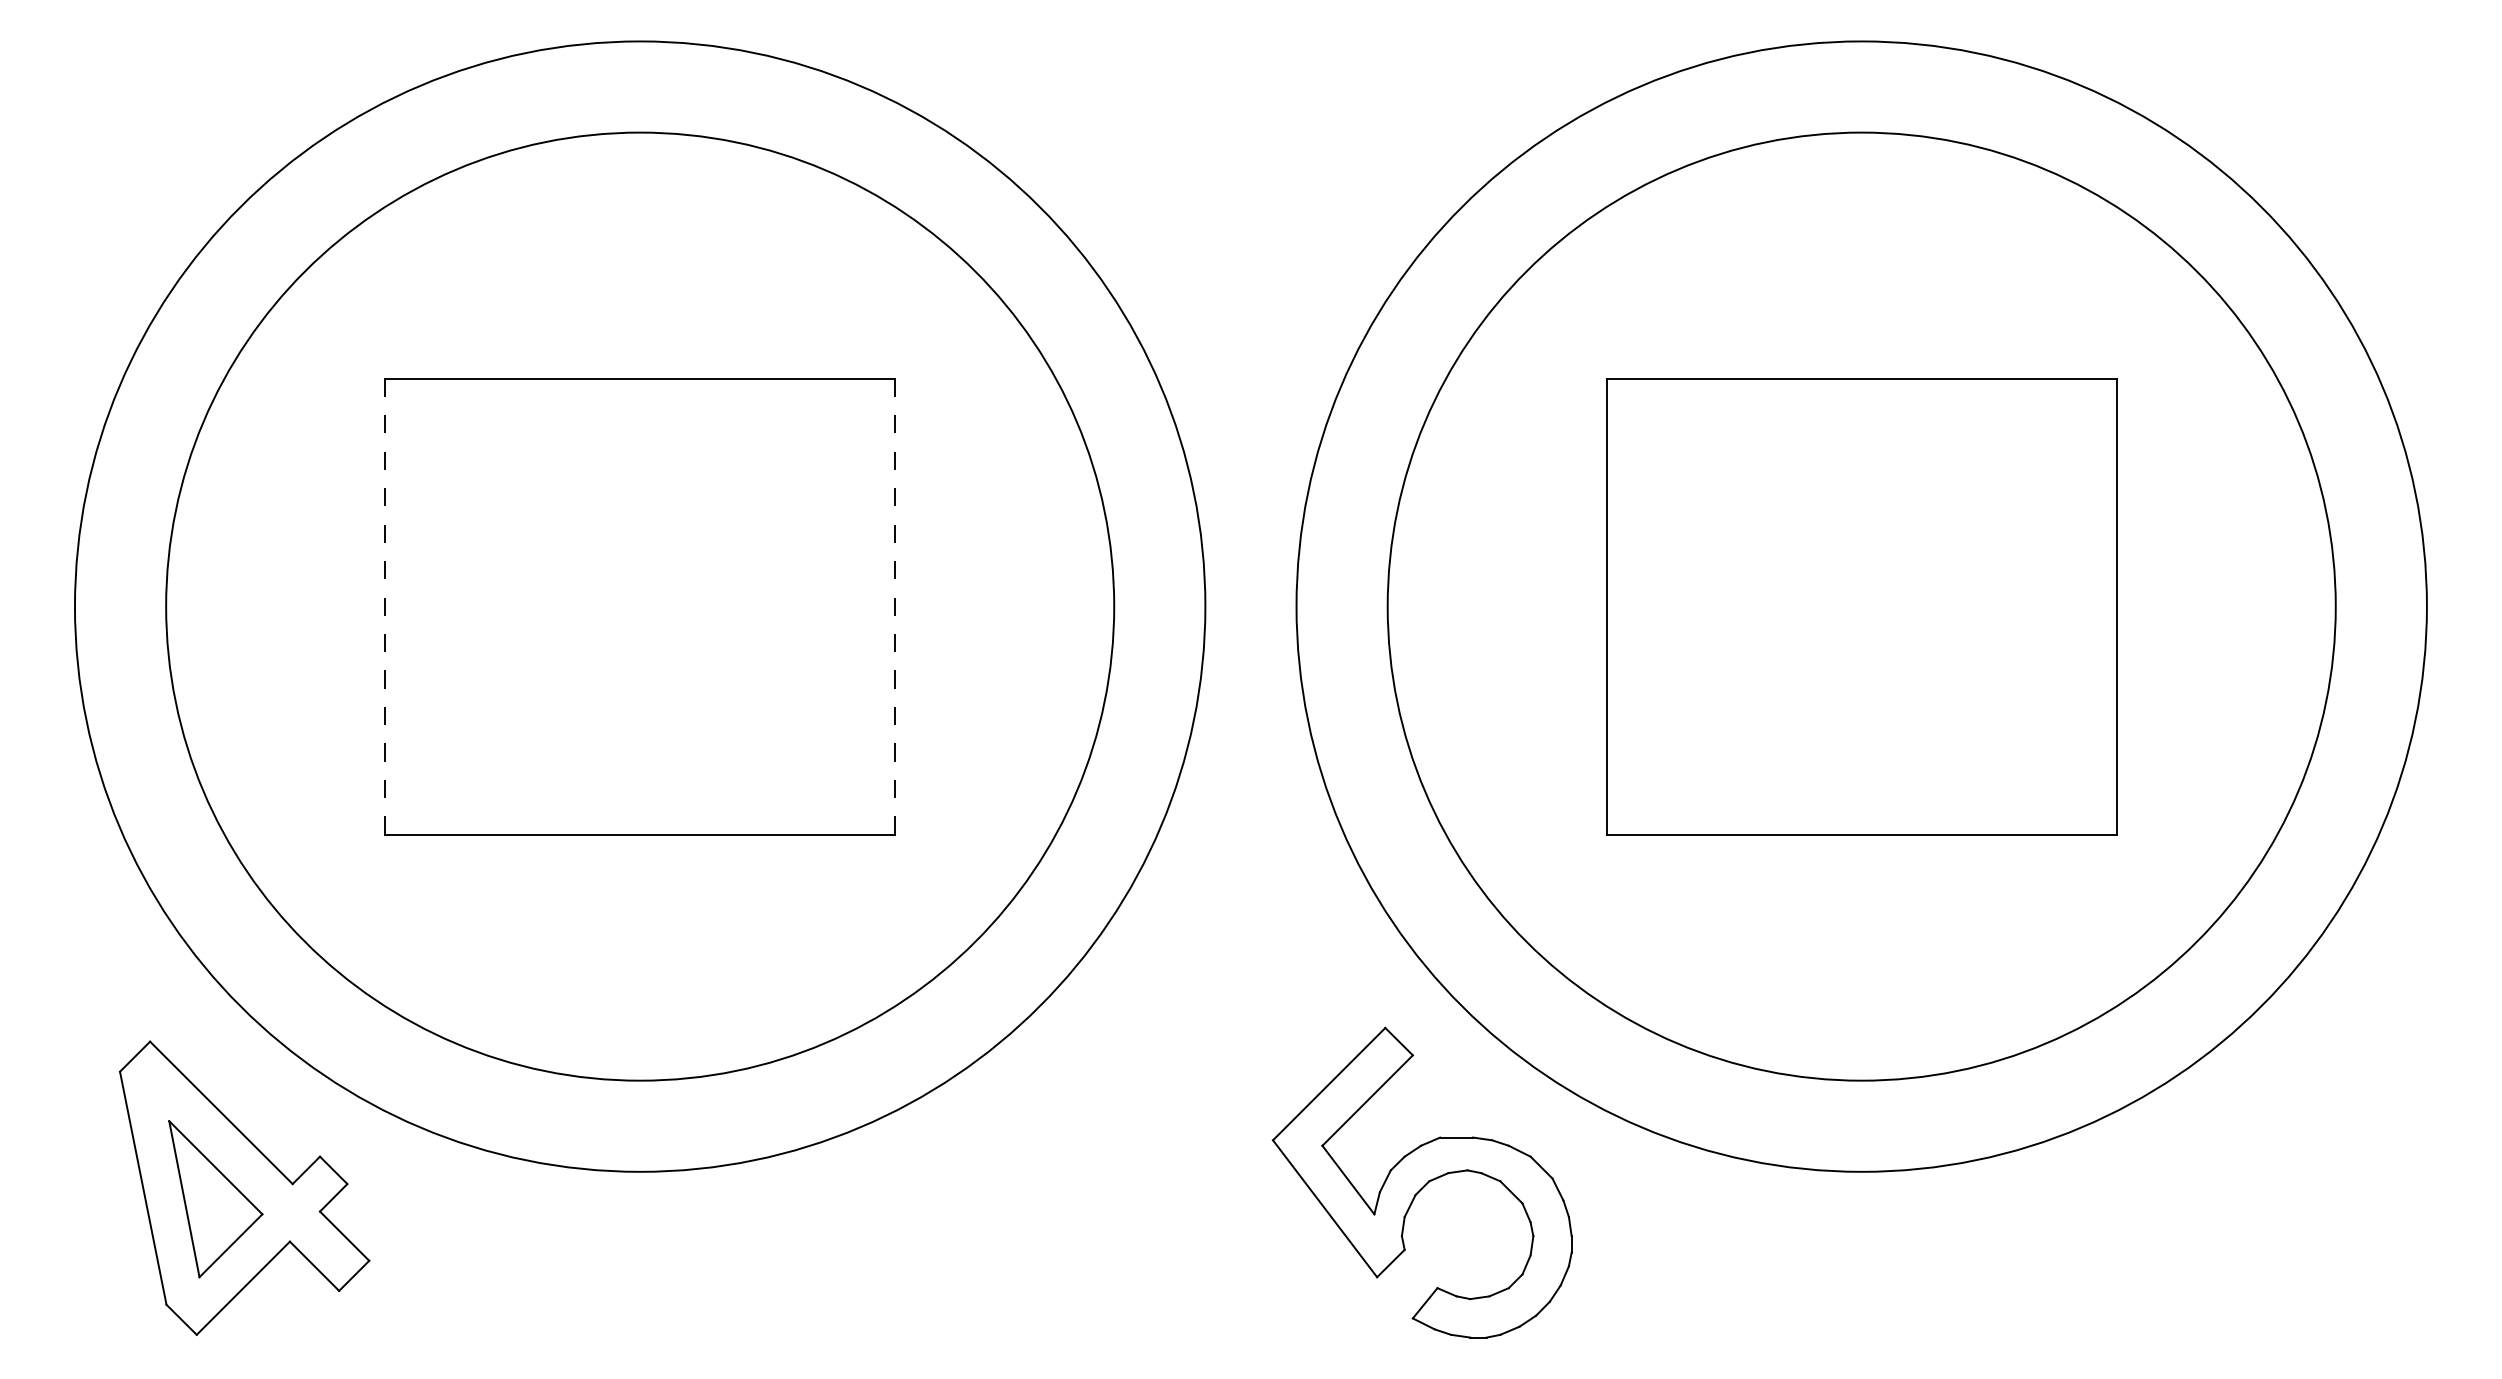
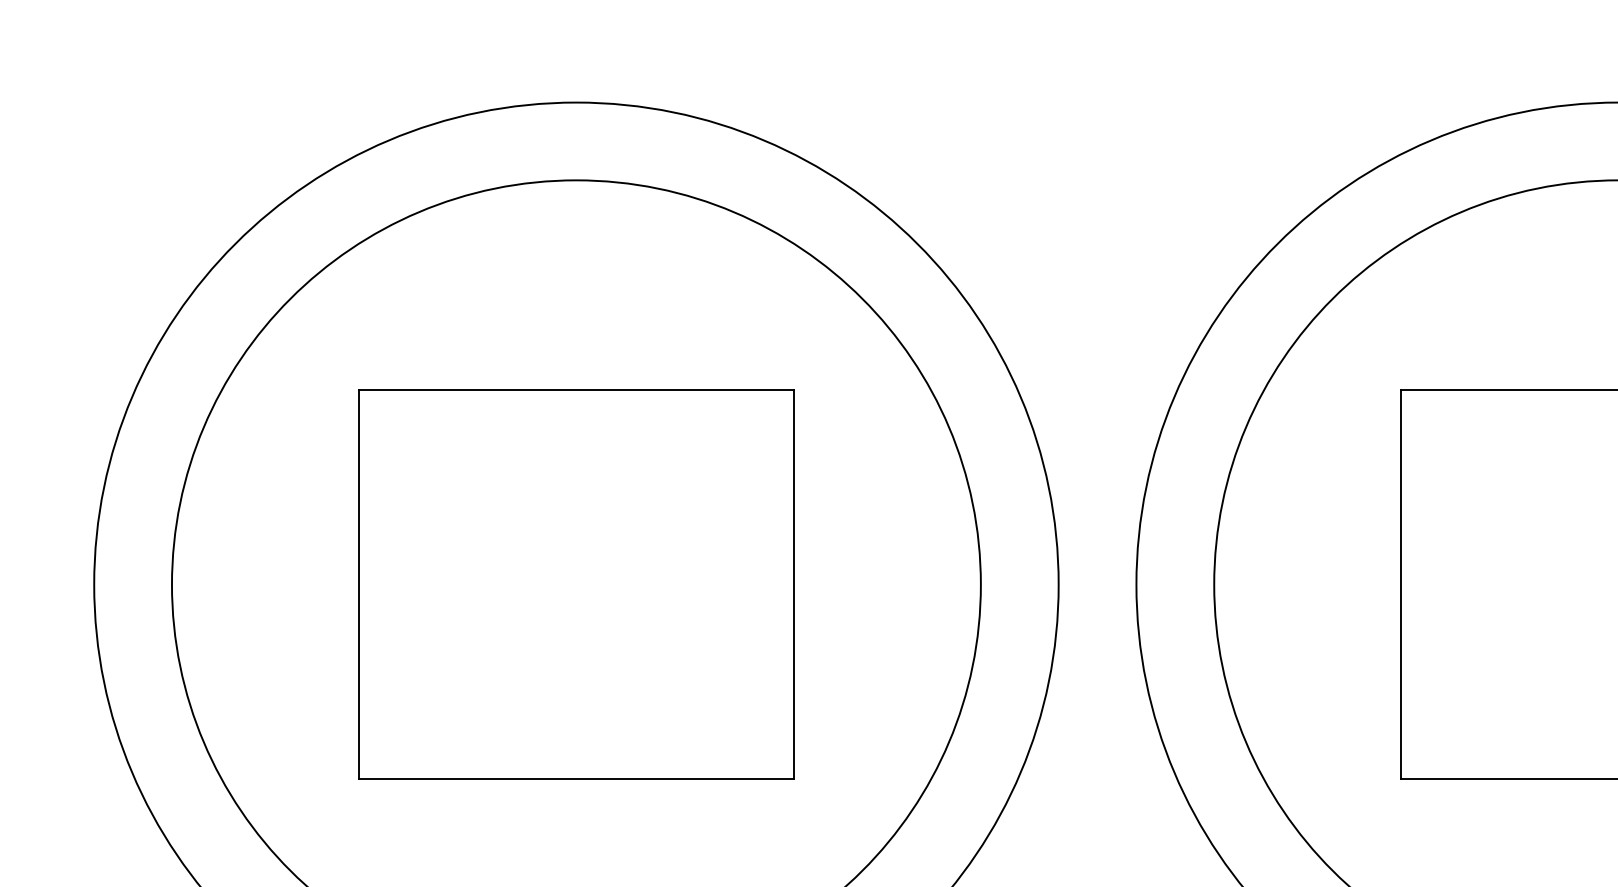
line: (384, 606) -> (358, 584), dashed -> solid
line: (895, 606) -> (794, 584), dashed -> solid

